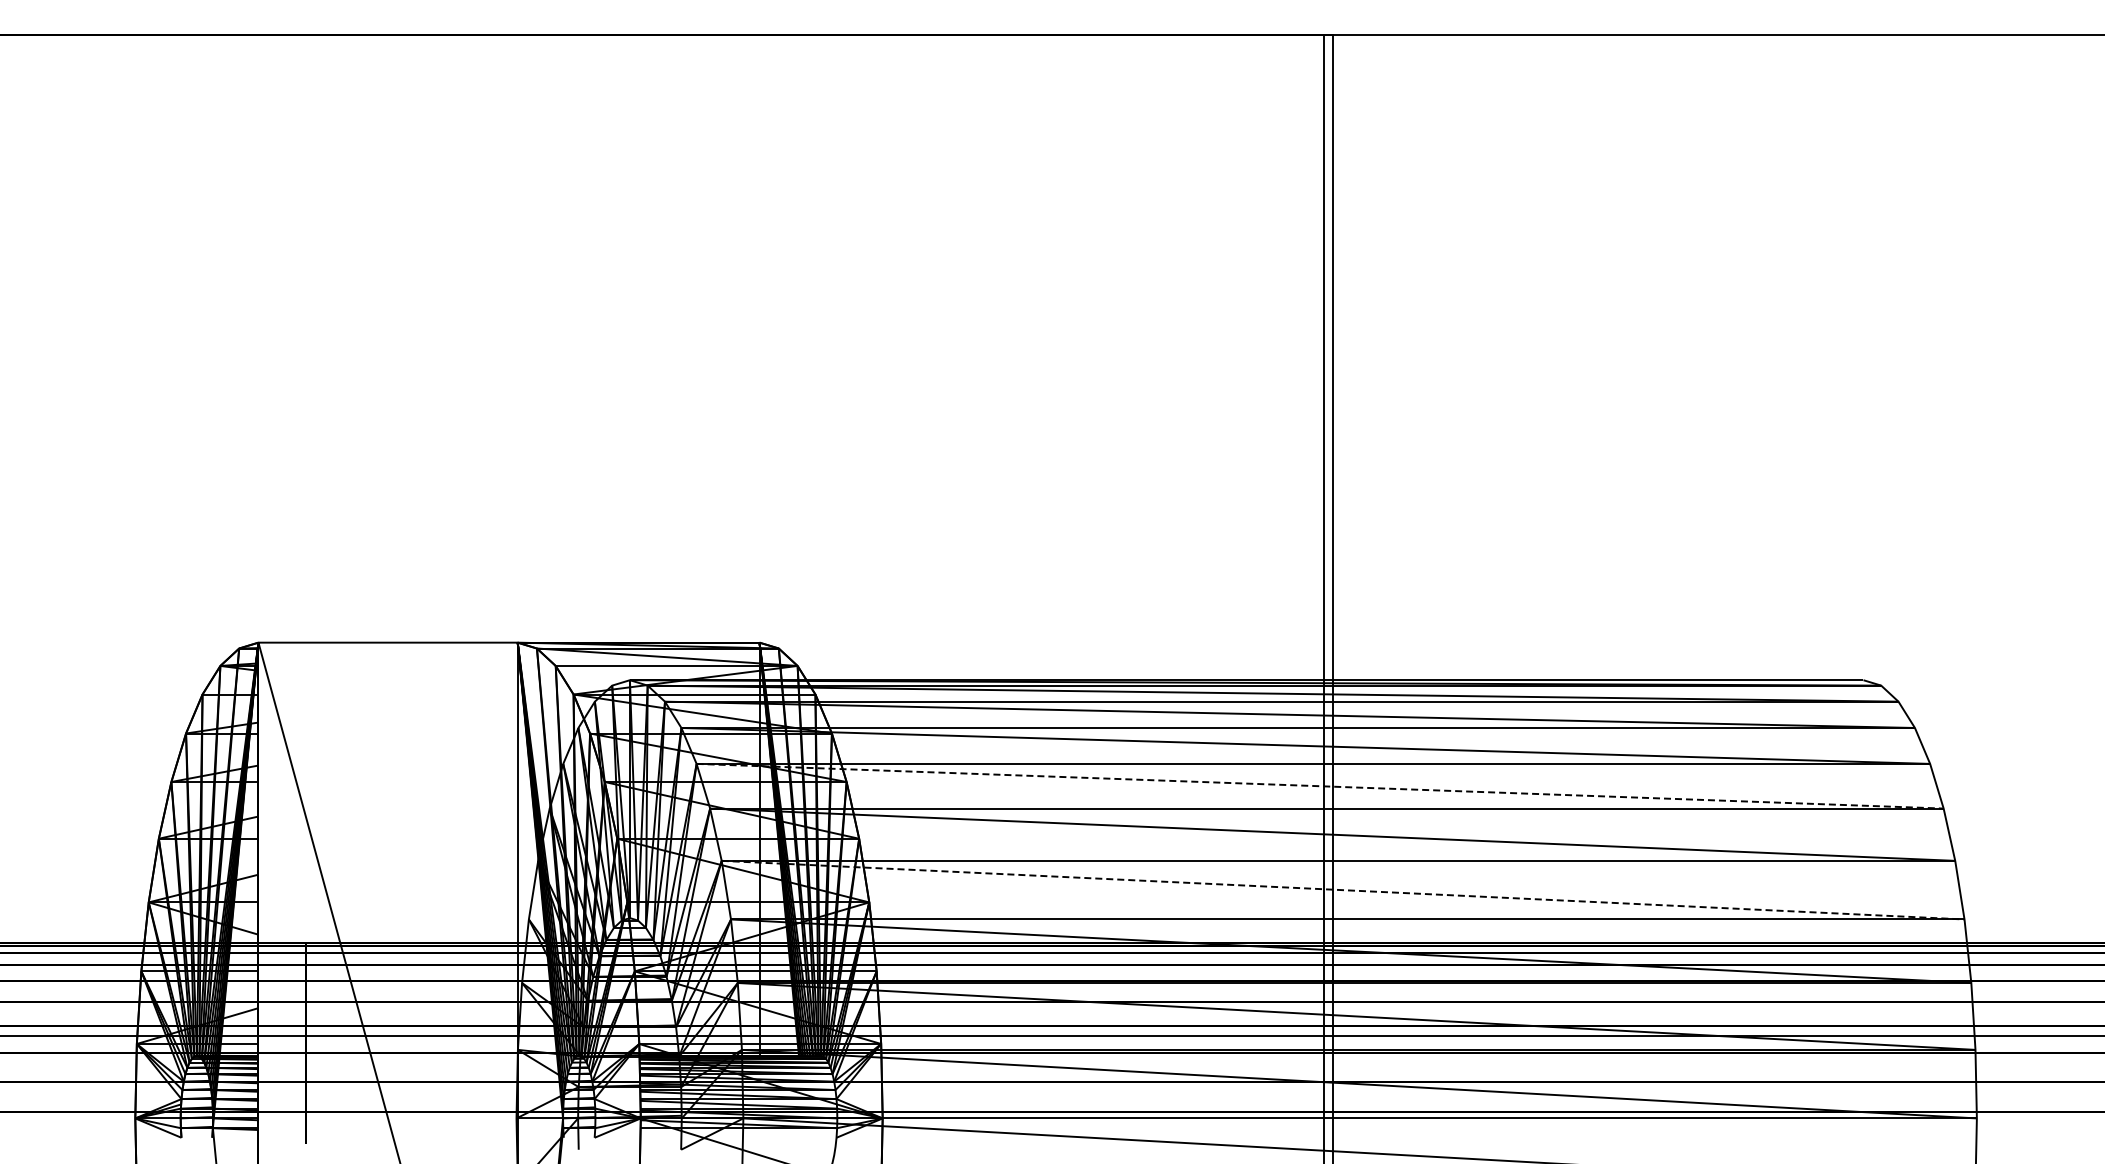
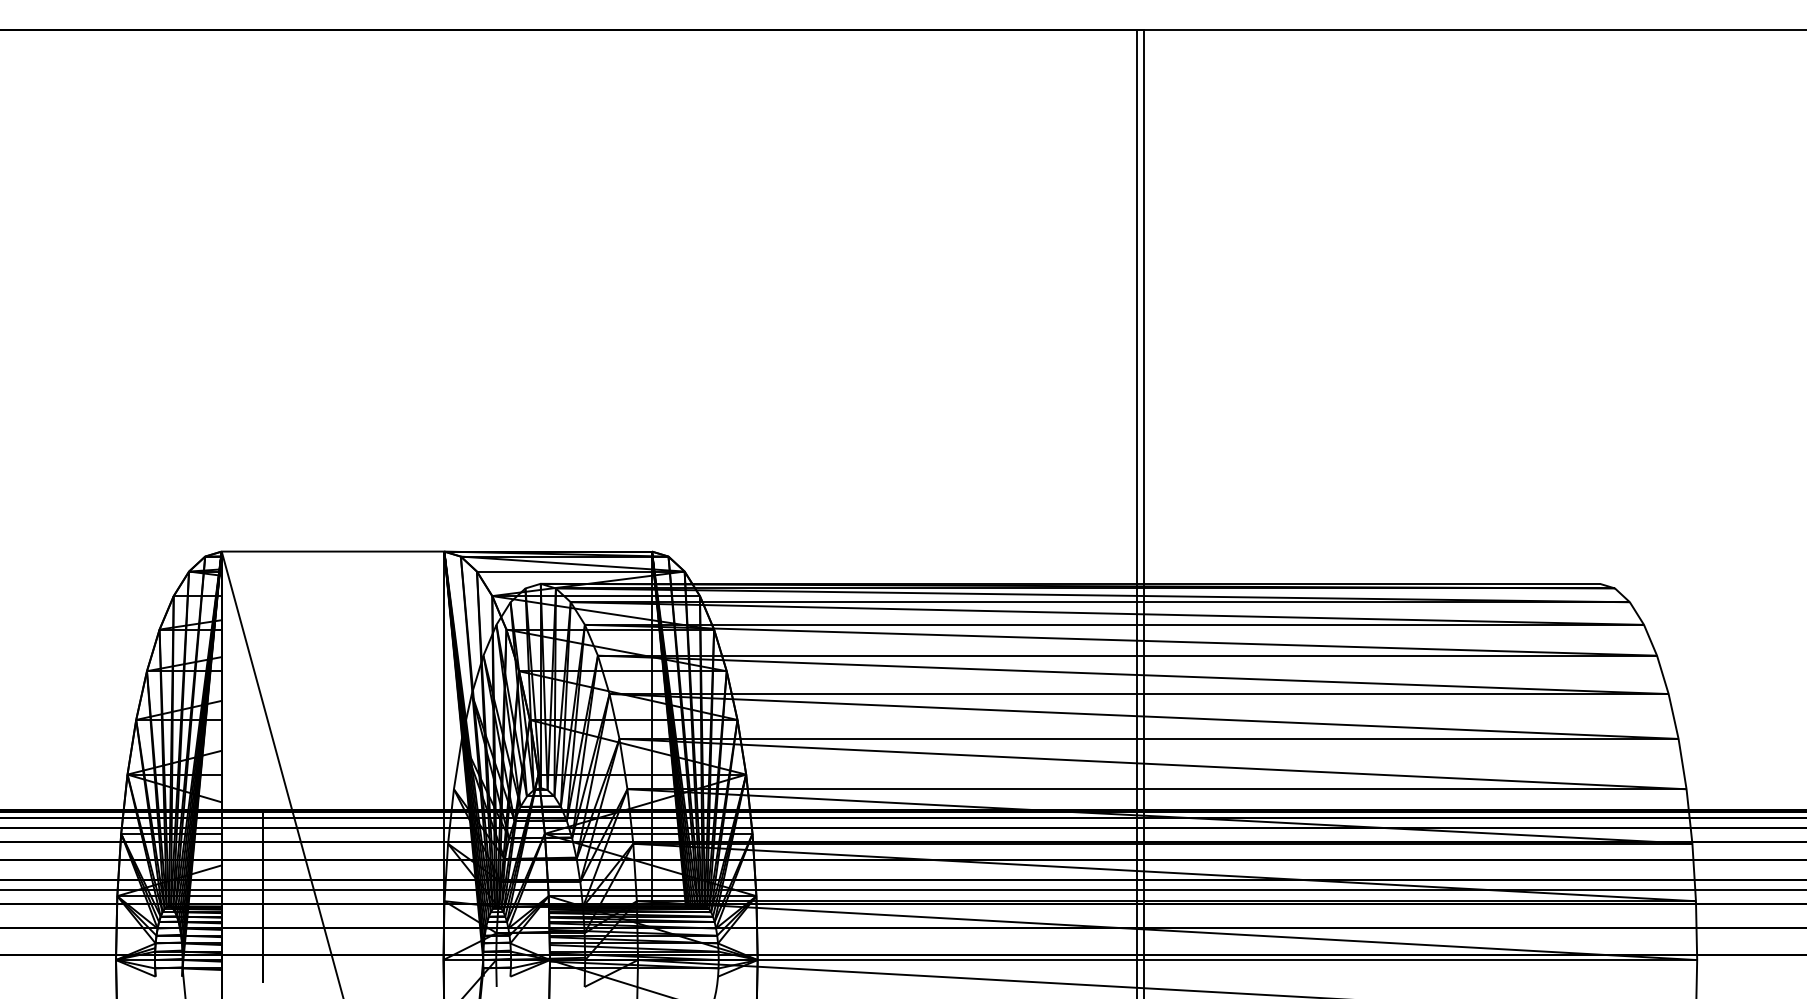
line: (1320, 786) -> (1133, 675), dashed -> solid
line: (1343, 890) -> (1153, 764), dashed -> solid

